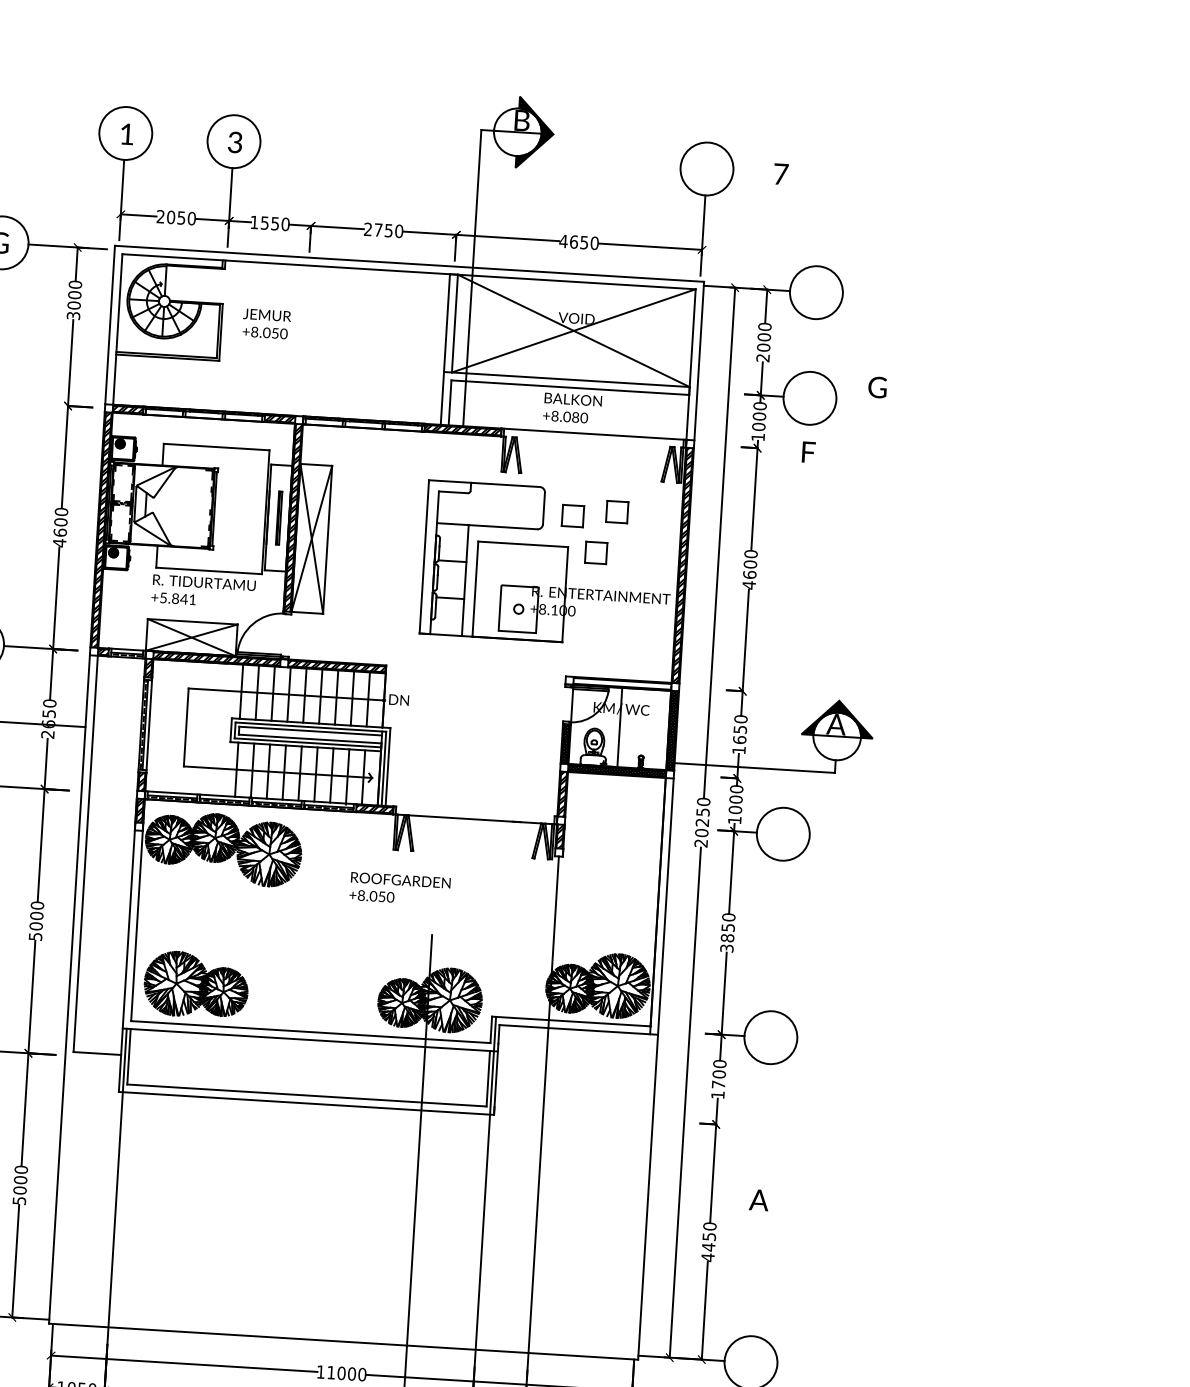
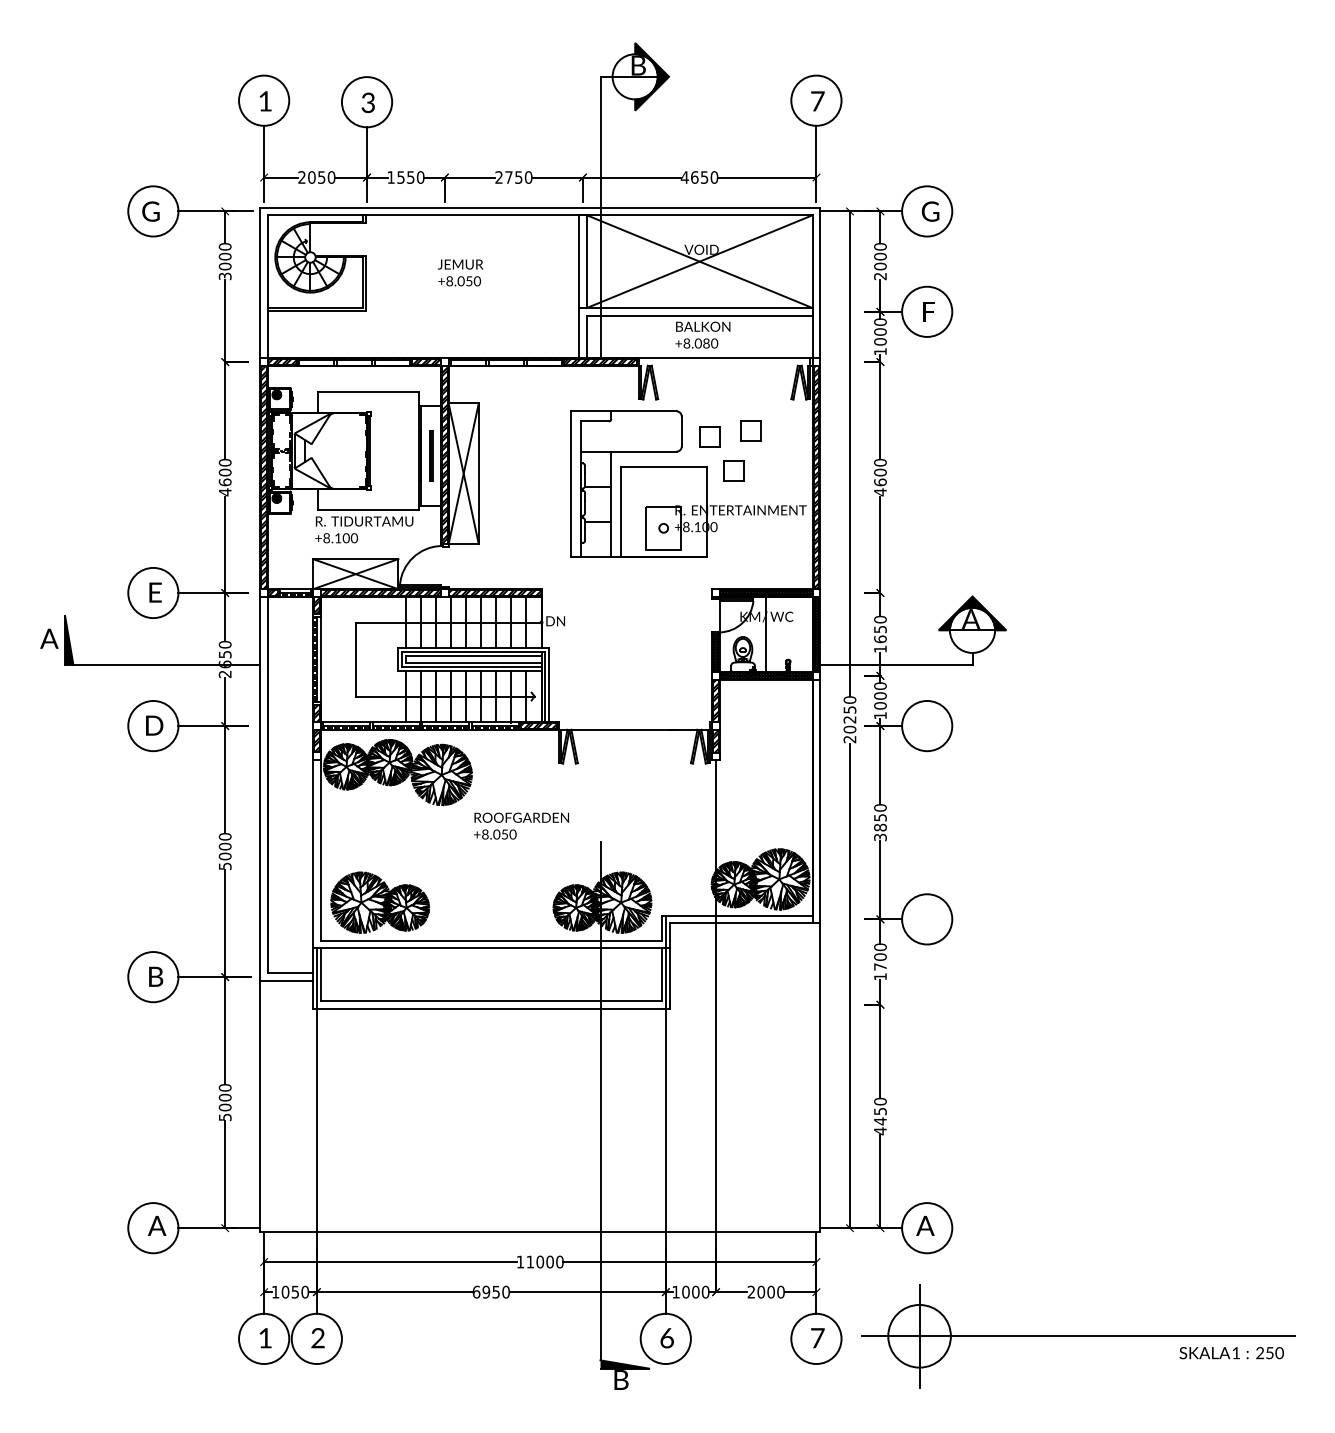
text: (780, 174) -> (817, 101), moved
text: (266, 323) -> (460, 272), moved
text: (877, 387) -> (930, 211), moved
text: (808, 451) -> (928, 311), moved
text: (177, 599) -> (340, 538), +5.841 -> +8.100
hatch: (621, 683) -> (765, 592), added
text: (400, 888) -> (521, 825), moved
line: (92, 1060) -> (286, 980), added
text: (759, 1199) -> (925, 1225), moved

